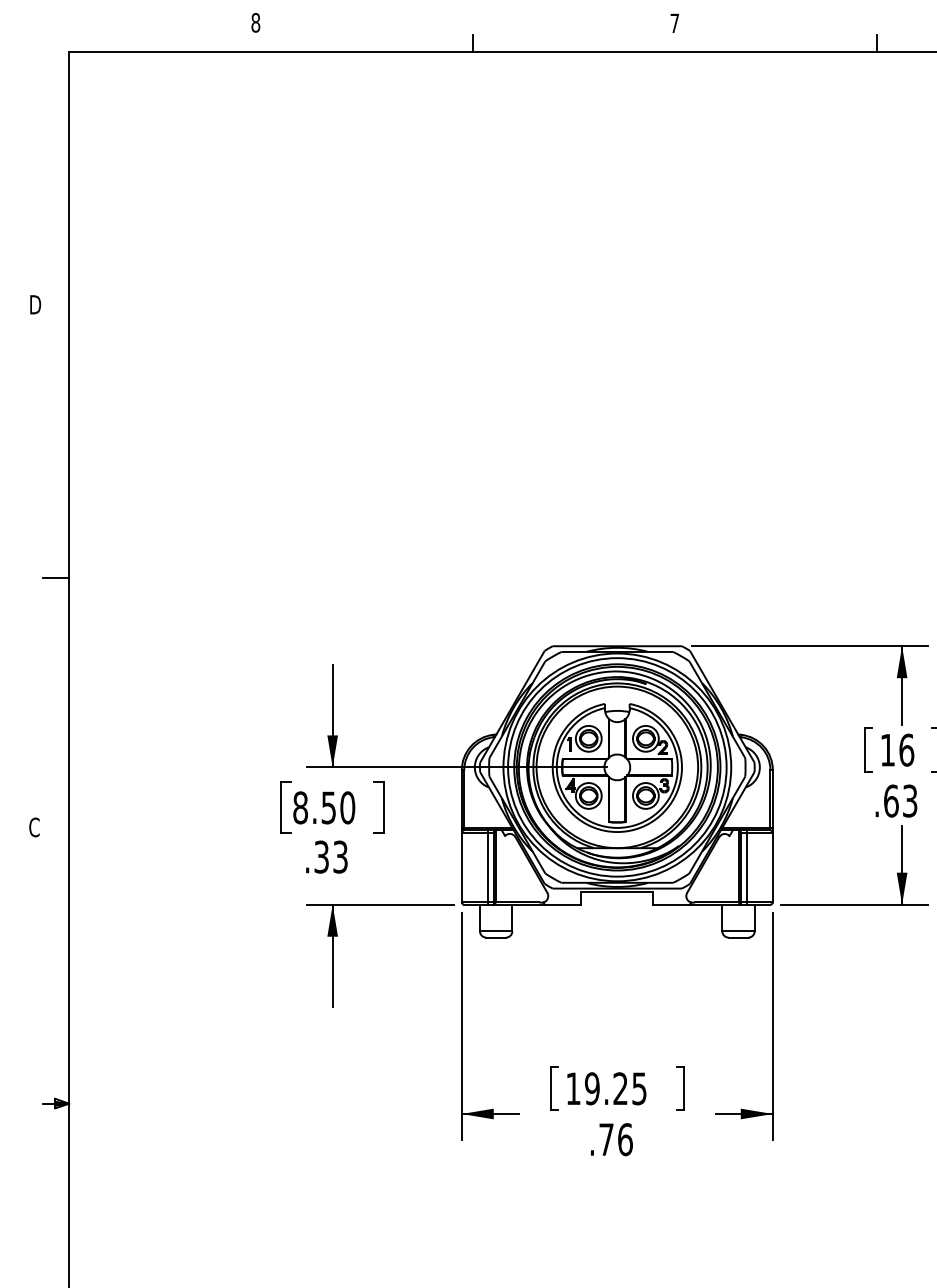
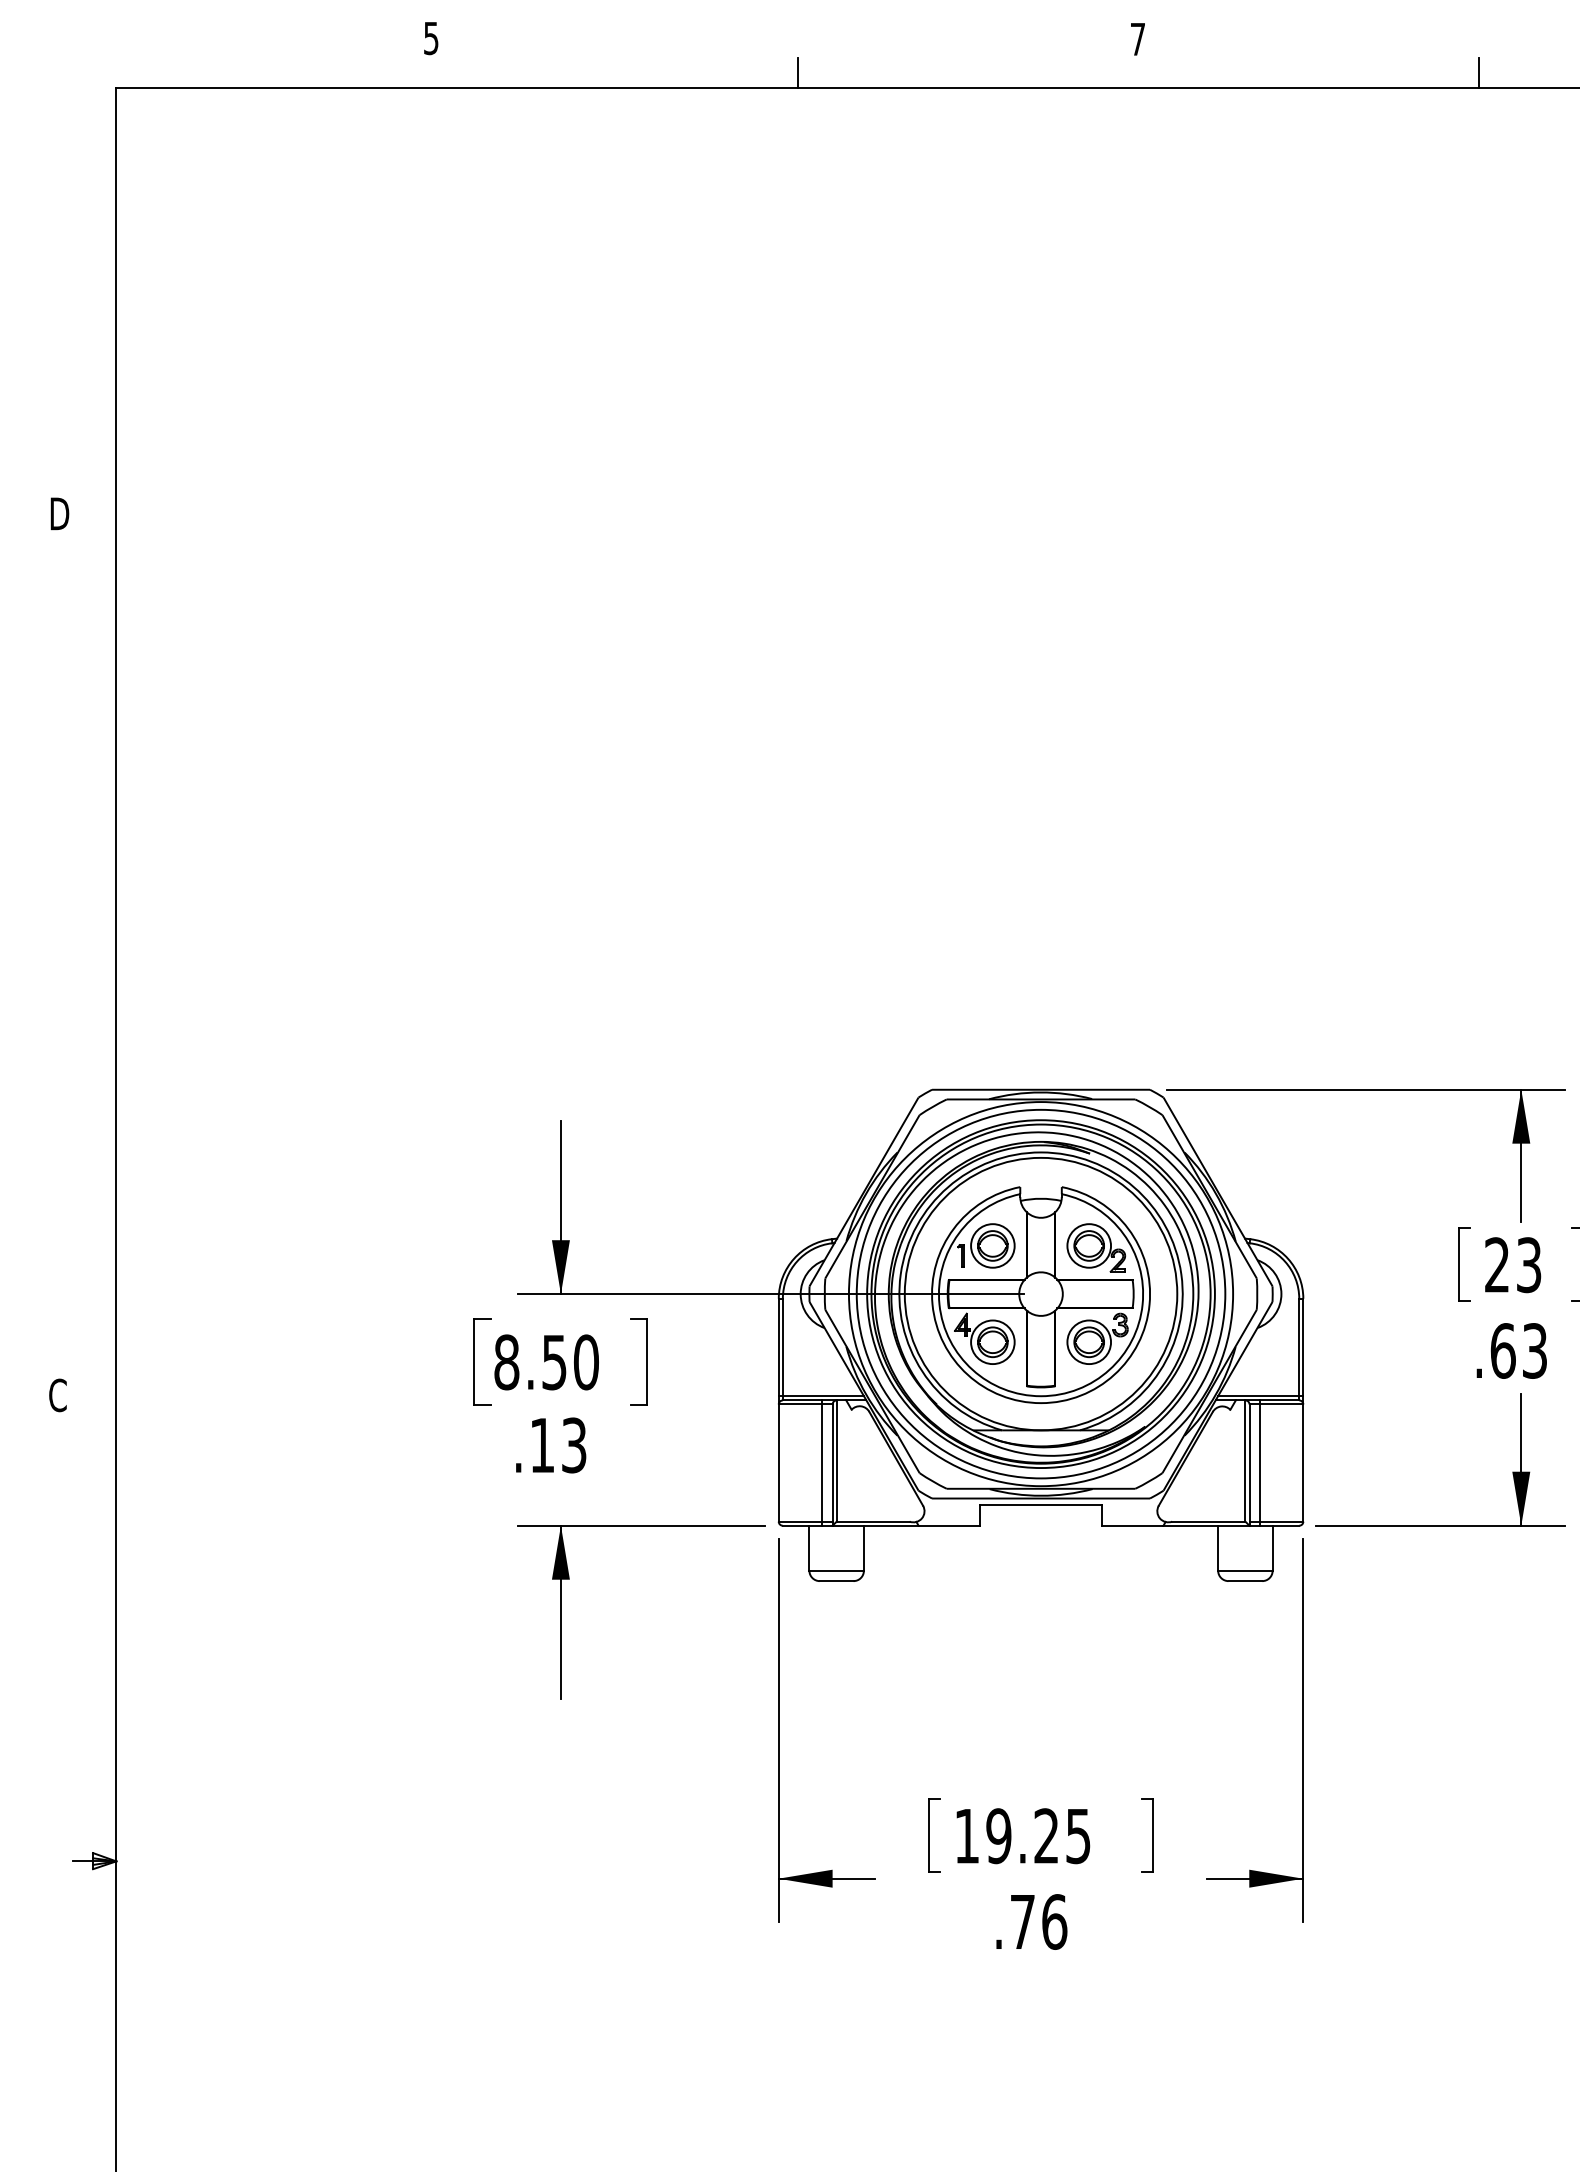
text: (255, 22) -> (430, 37), 8 -> 5
line: (56, 577) -> (95, 973), removed
text: (897, 749) -> (1513, 1263), 16 -> 23
text: (321, 856) -> (542, 1444), .33 -> .13

